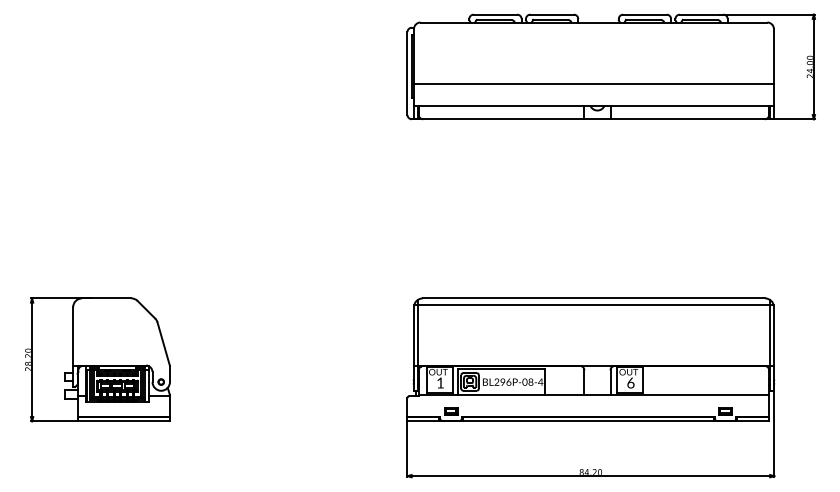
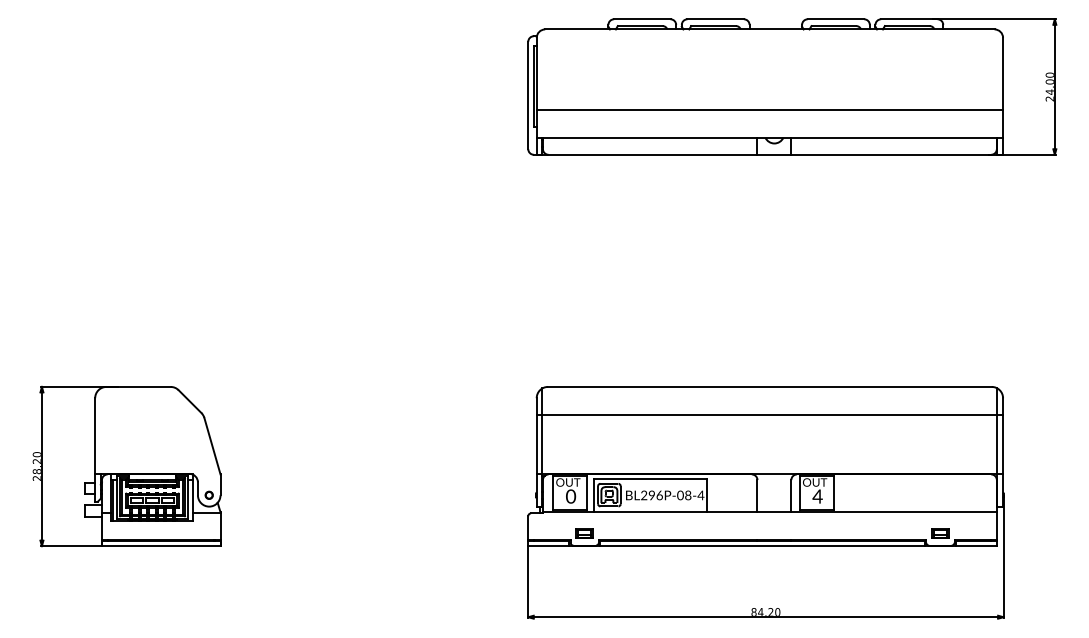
line: (593, 305) -> (769, 415), moved
text: (440, 382) -> (571, 496), 1 -> 0
text: (630, 382) -> (817, 496), 6 -> 4

